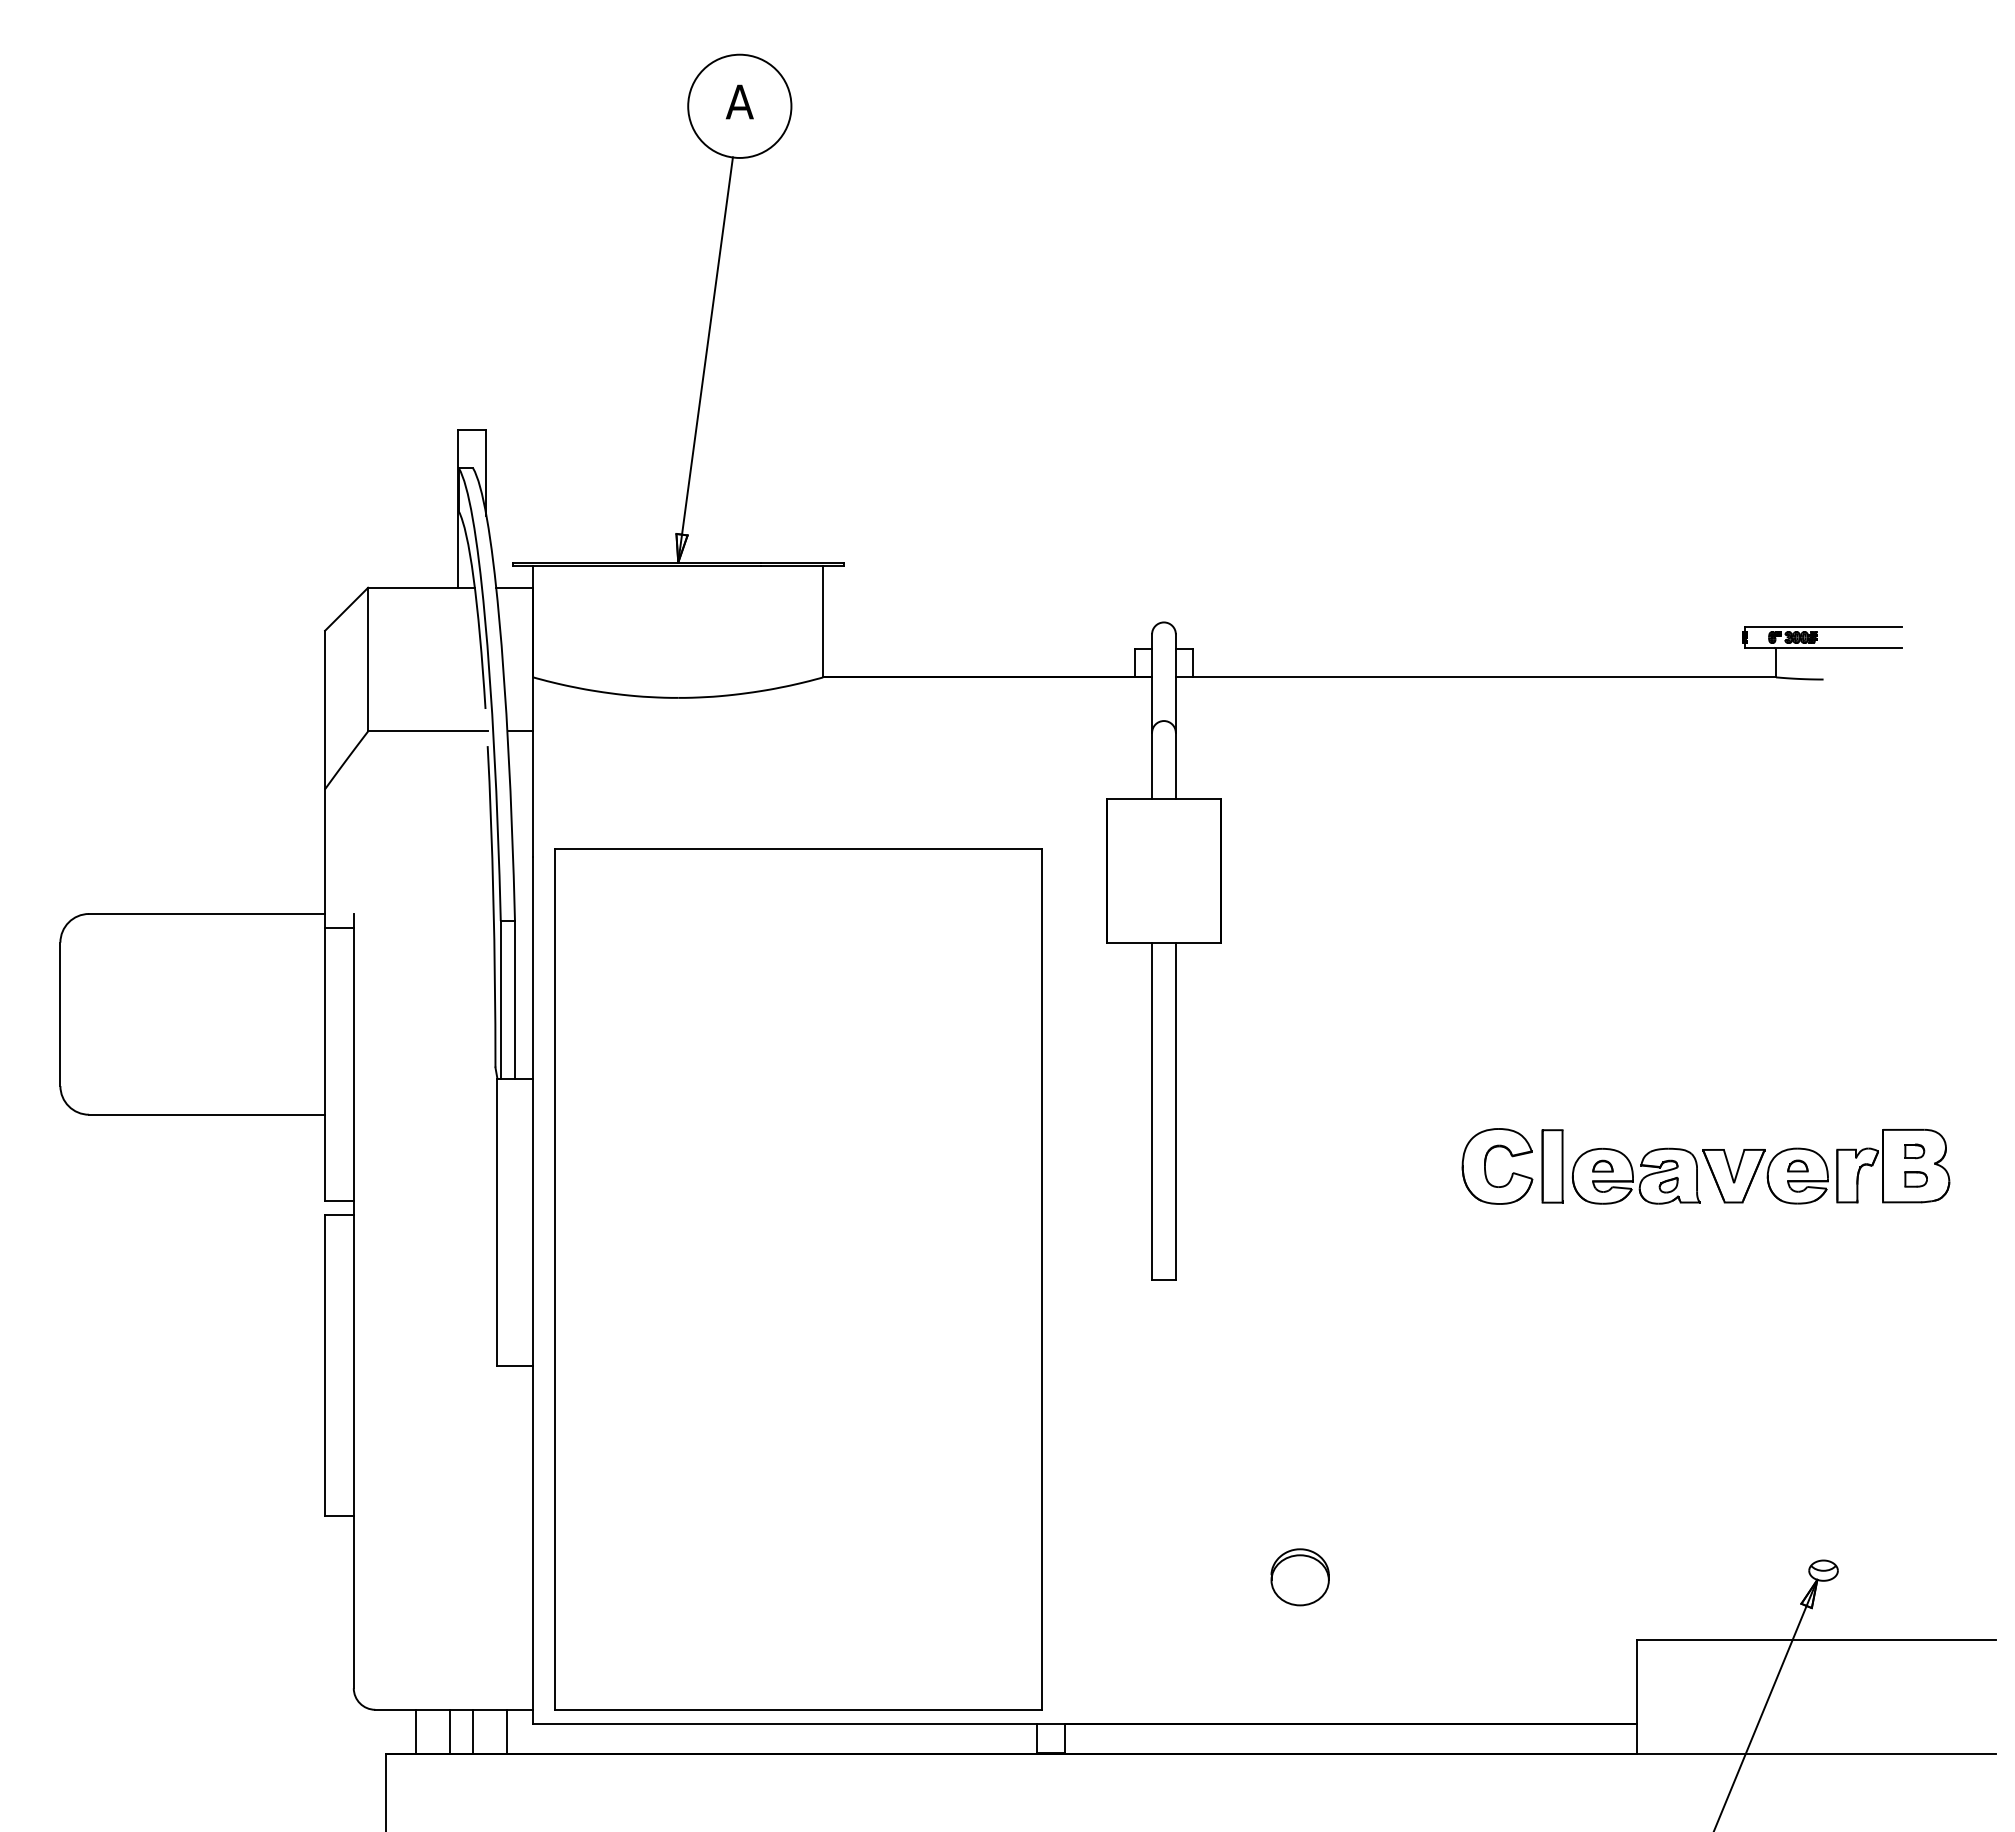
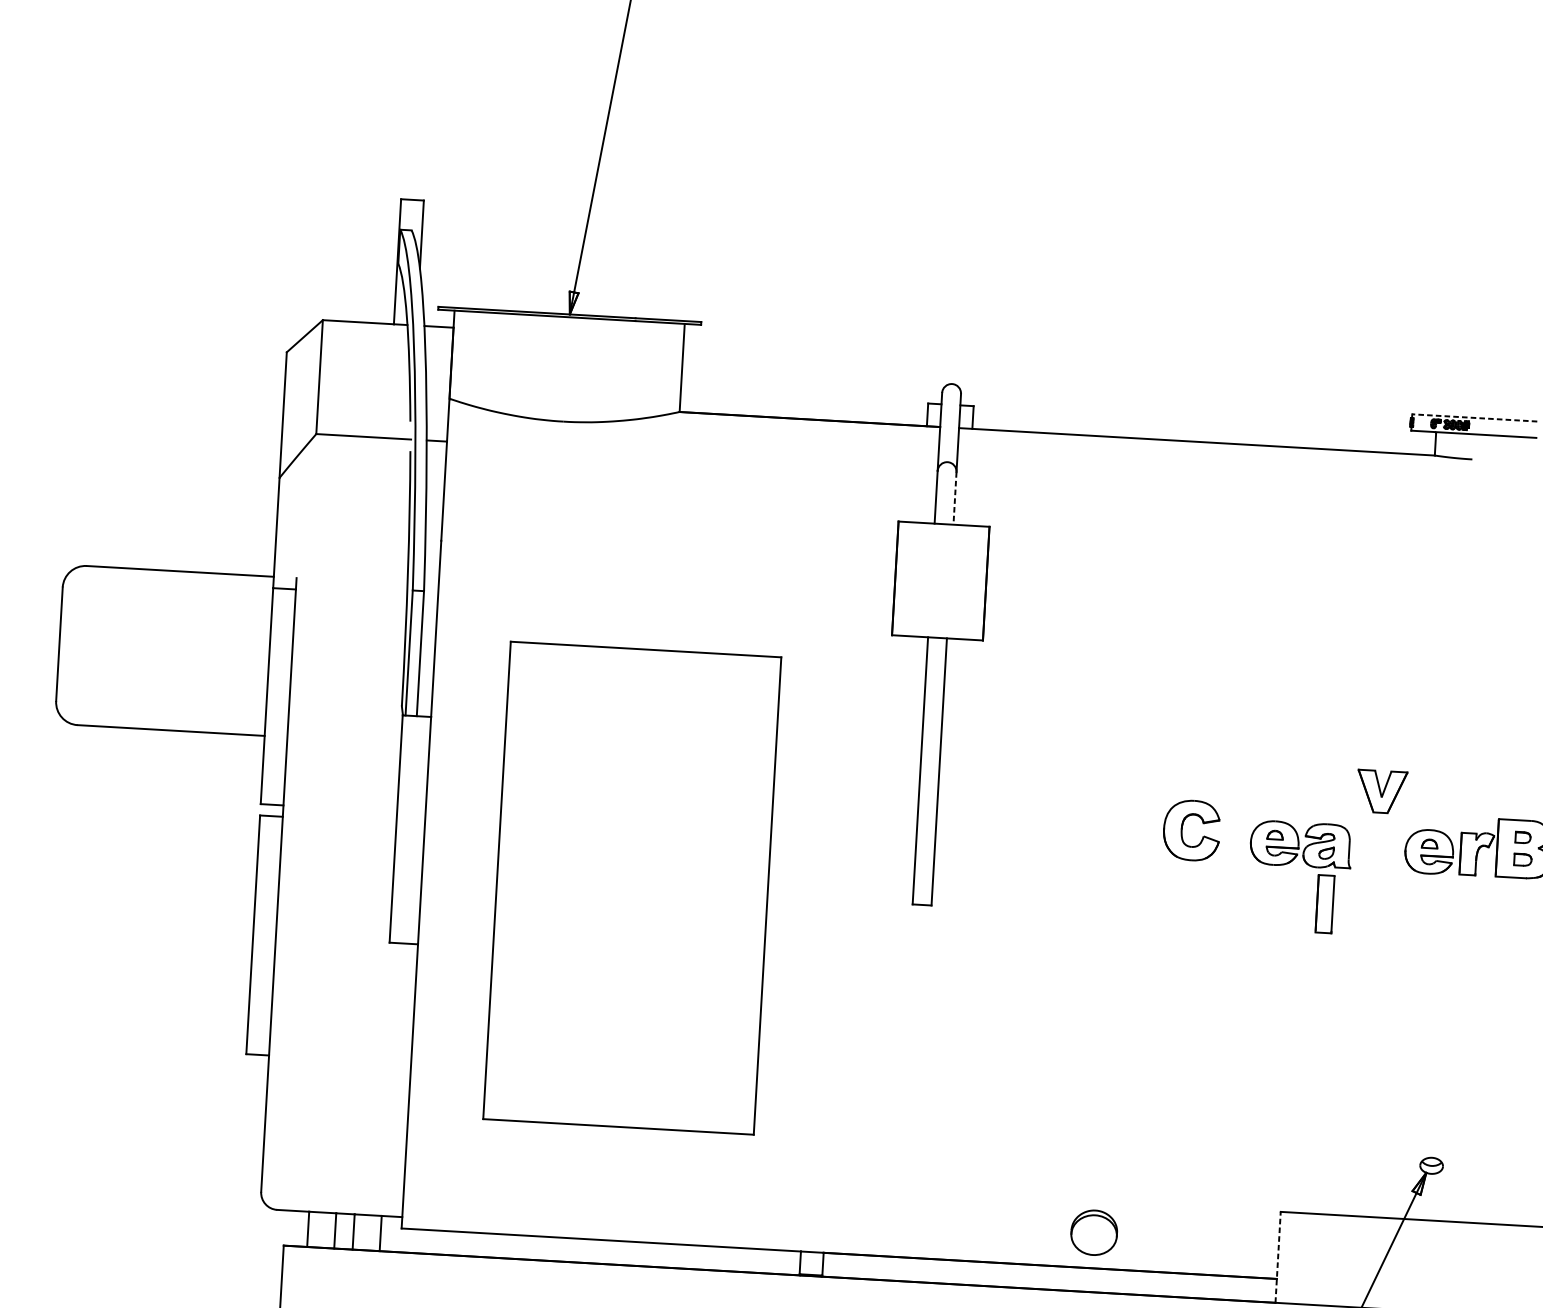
line: (1823, 627) -> (1474, 418), solid -> dashed
line: (1175, 766) -> (954, 498), solid -> dashed
part: (1552, 1166) -> (1325, 904), moved
part: (1733, 1176) -> (1381, 792), moved
part: (798, 1279) -> (632, 888), size x0.7
part: (1299, 1577) -> (1093, 1232), moved
line: (1637, 1696) -> (1278, 1257), solid -> dashed

